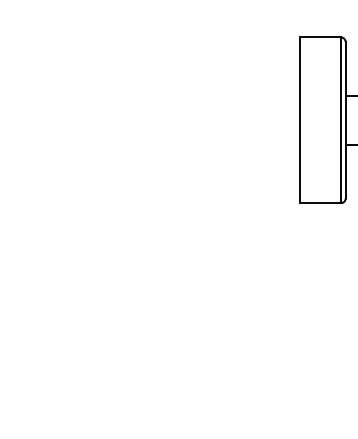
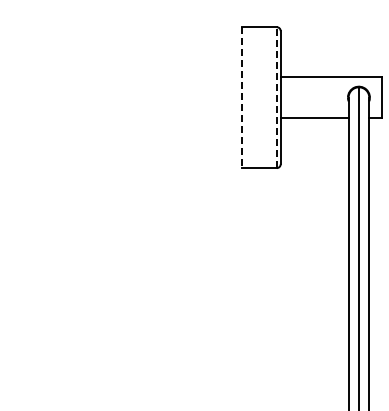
line: (340, 120) -> (276, 97), solid -> dashed
line: (299, 121) -> (241, 98), solid -> dashed

